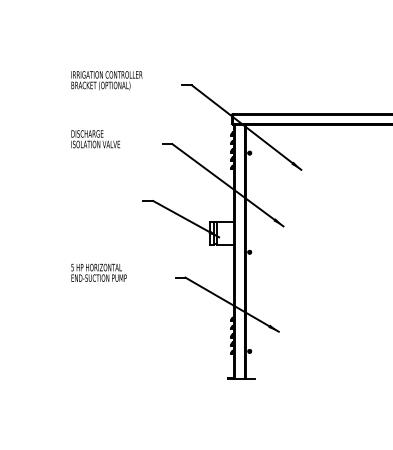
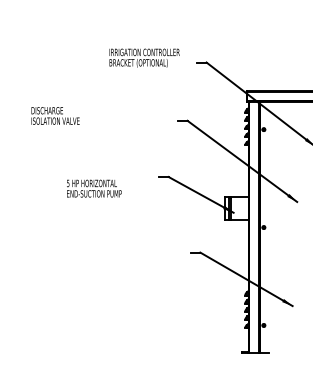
text: (106, 80) -> (144, 57), moved
text: (95, 139) -> (55, 116), moved
text: (98, 272) -> (93, 188), moved

